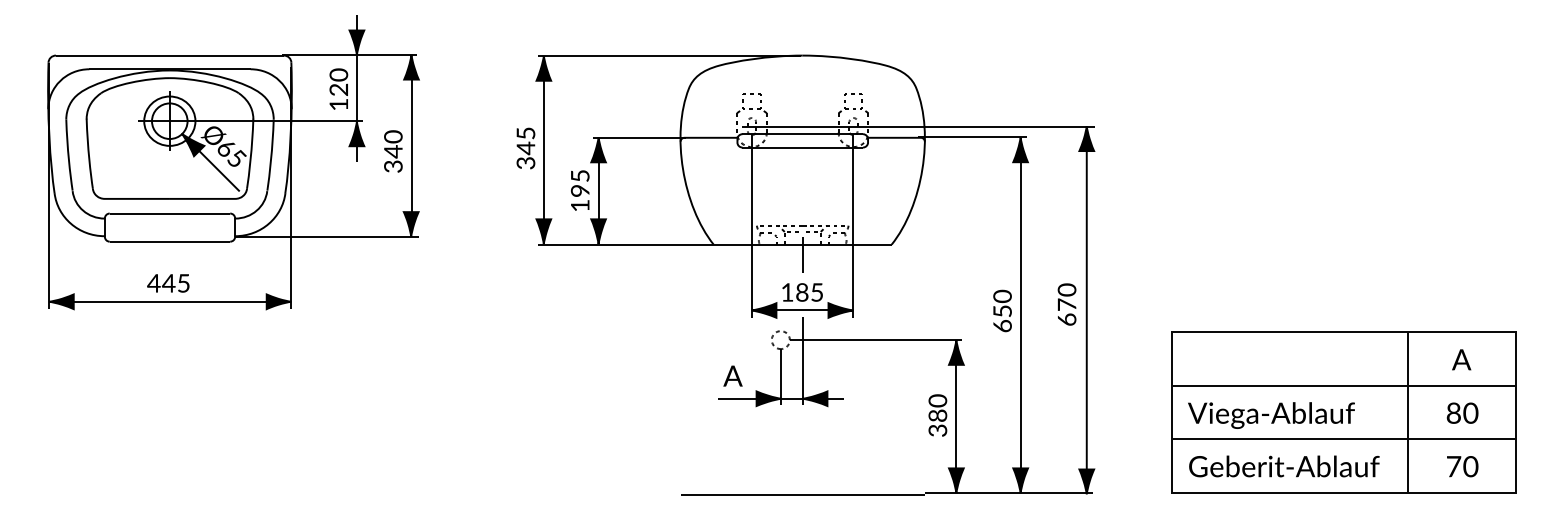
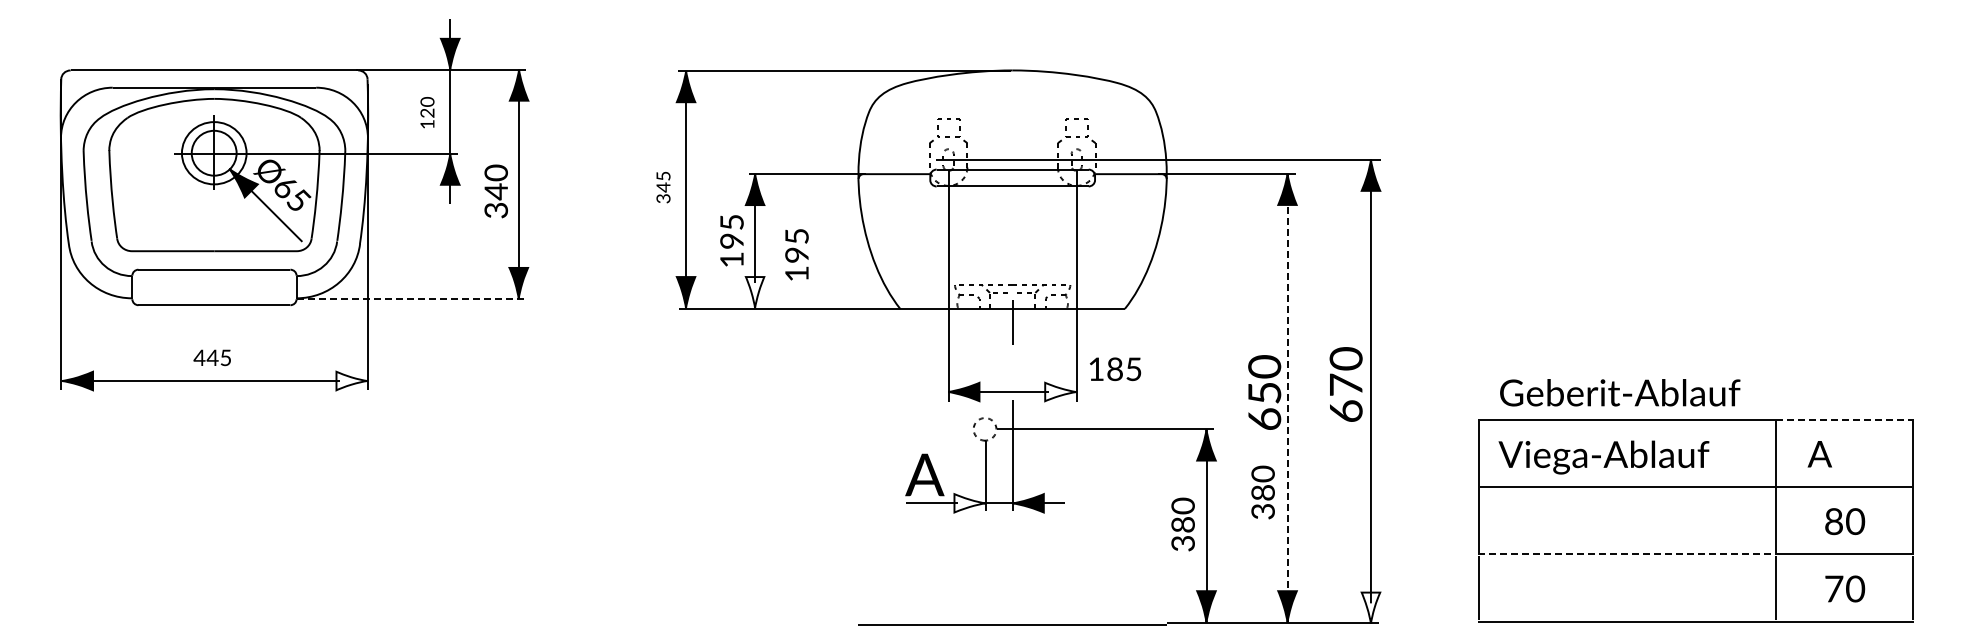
part: (338, 88) -> (427, 112), size x0.6
part: (525, 148) -> (663, 187), size x0.6
part: (631, 201) -> (796, 254), added
fill: (598, 231) -> (754, 292), removed
line: (326, 237) -> (412, 299), solid -> dashed
part: (167, 283) -> (211, 357), size x0.7
part: (802, 292) -> (1115, 369), moved
fill: (278, 301) -> (351, 380), removed
part: (1066, 304) -> (1345, 384), size x1.4
fill: (840, 310) -> (1060, 391), removed
part: (1002, 310) -> (1264, 392), size x1.4
line: (1020, 313) -> (1287, 395), solid -> dashed
line: (1462, 332) -> (1845, 419), solid -> dashed
text: (1461, 360) -> (1819, 454), moved
part: (732, 375) -> (924, 474), size x1.6
part: (1000, 390) -> (1262, 492), added
fill: (768, 398) -> (969, 503), removed
text: (1271, 415) -> (1603, 457), moved
line: (1290, 439) -> (1627, 554), solid -> dashed
text: (1284, 466) -> (1620, 392), moved
fill: (1086, 481) -> (1370, 607), removed

